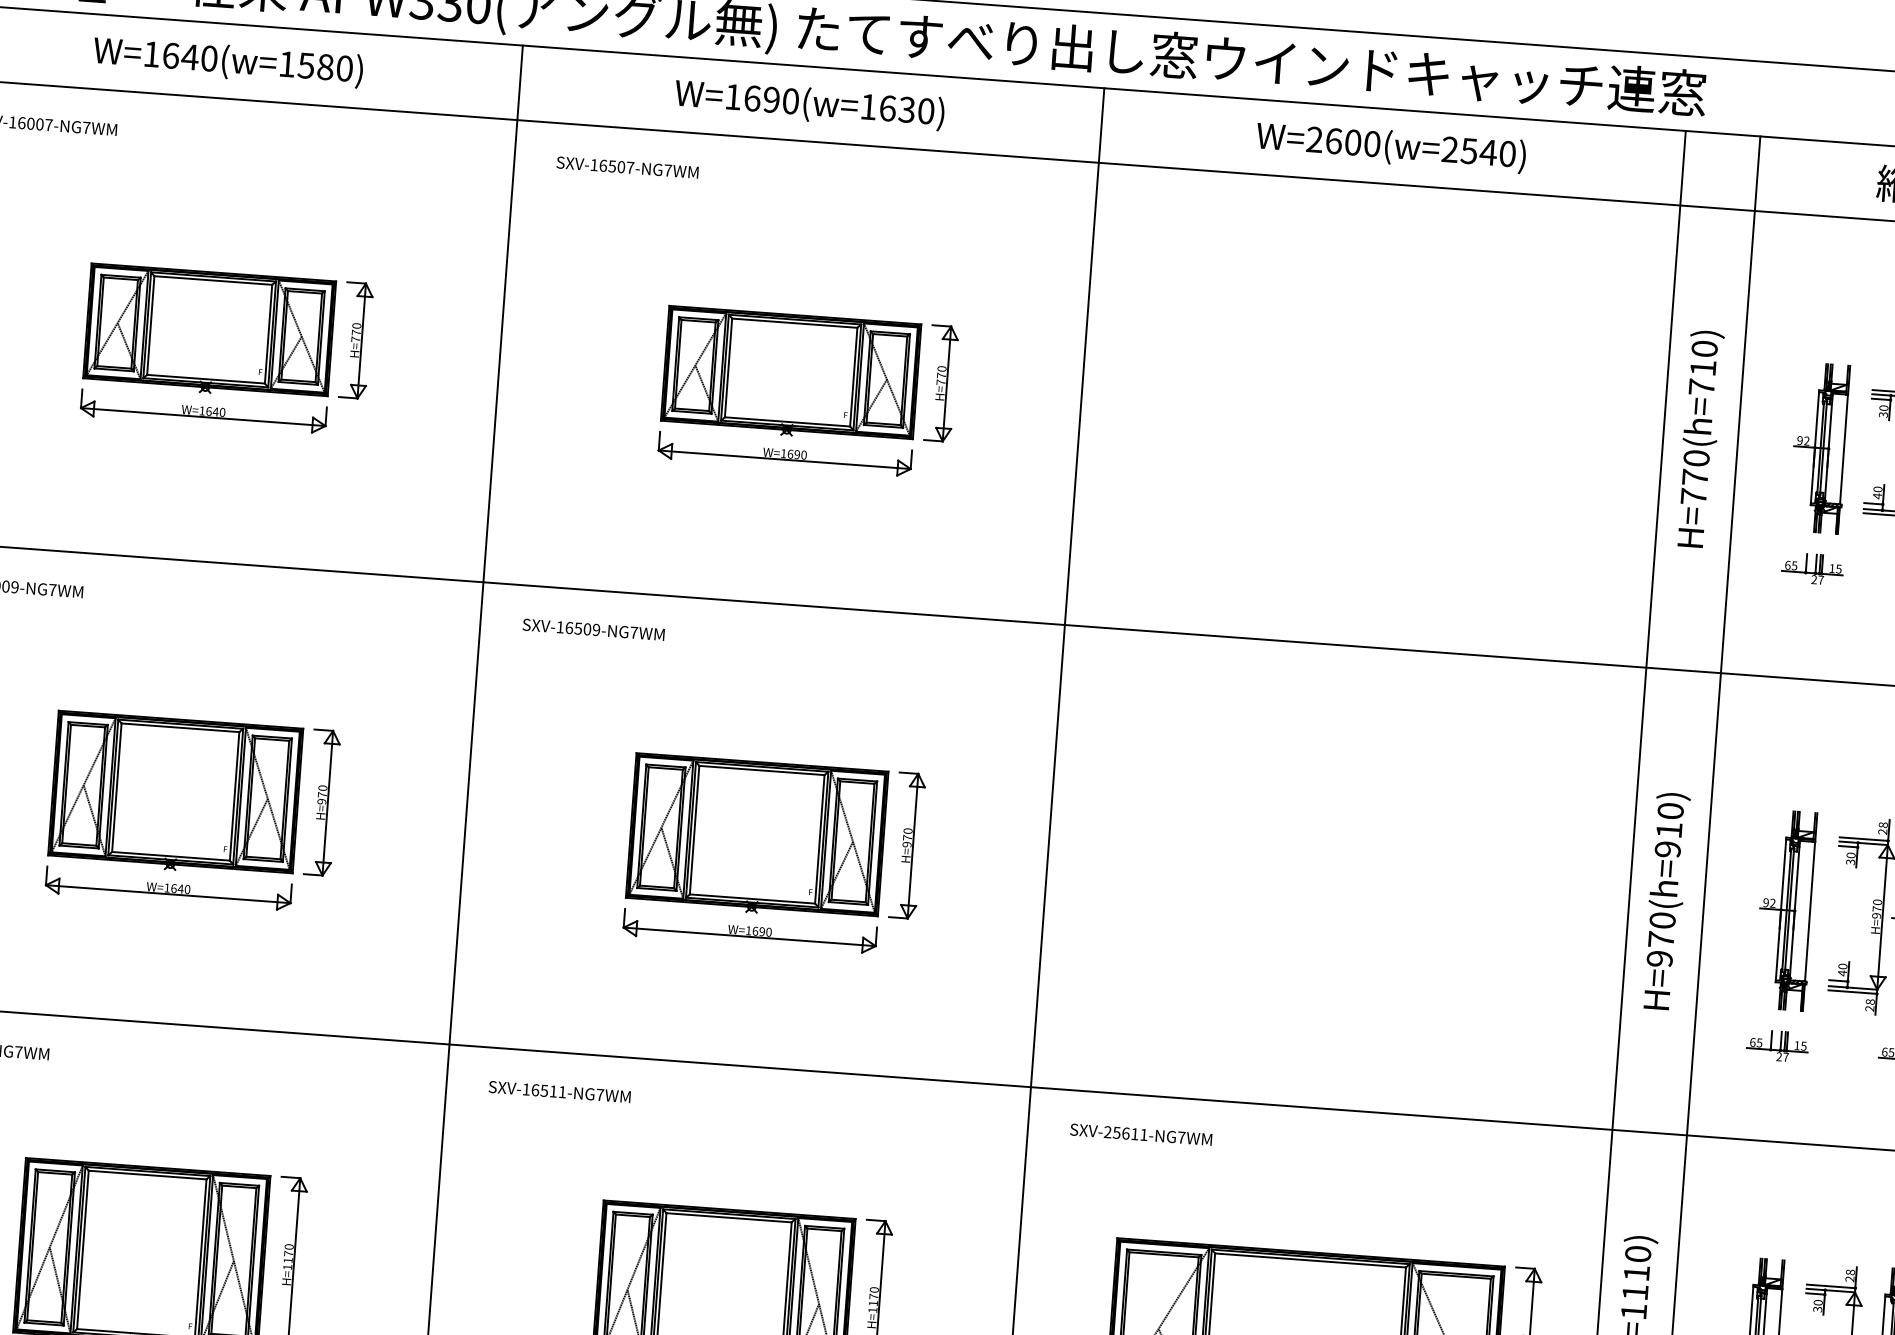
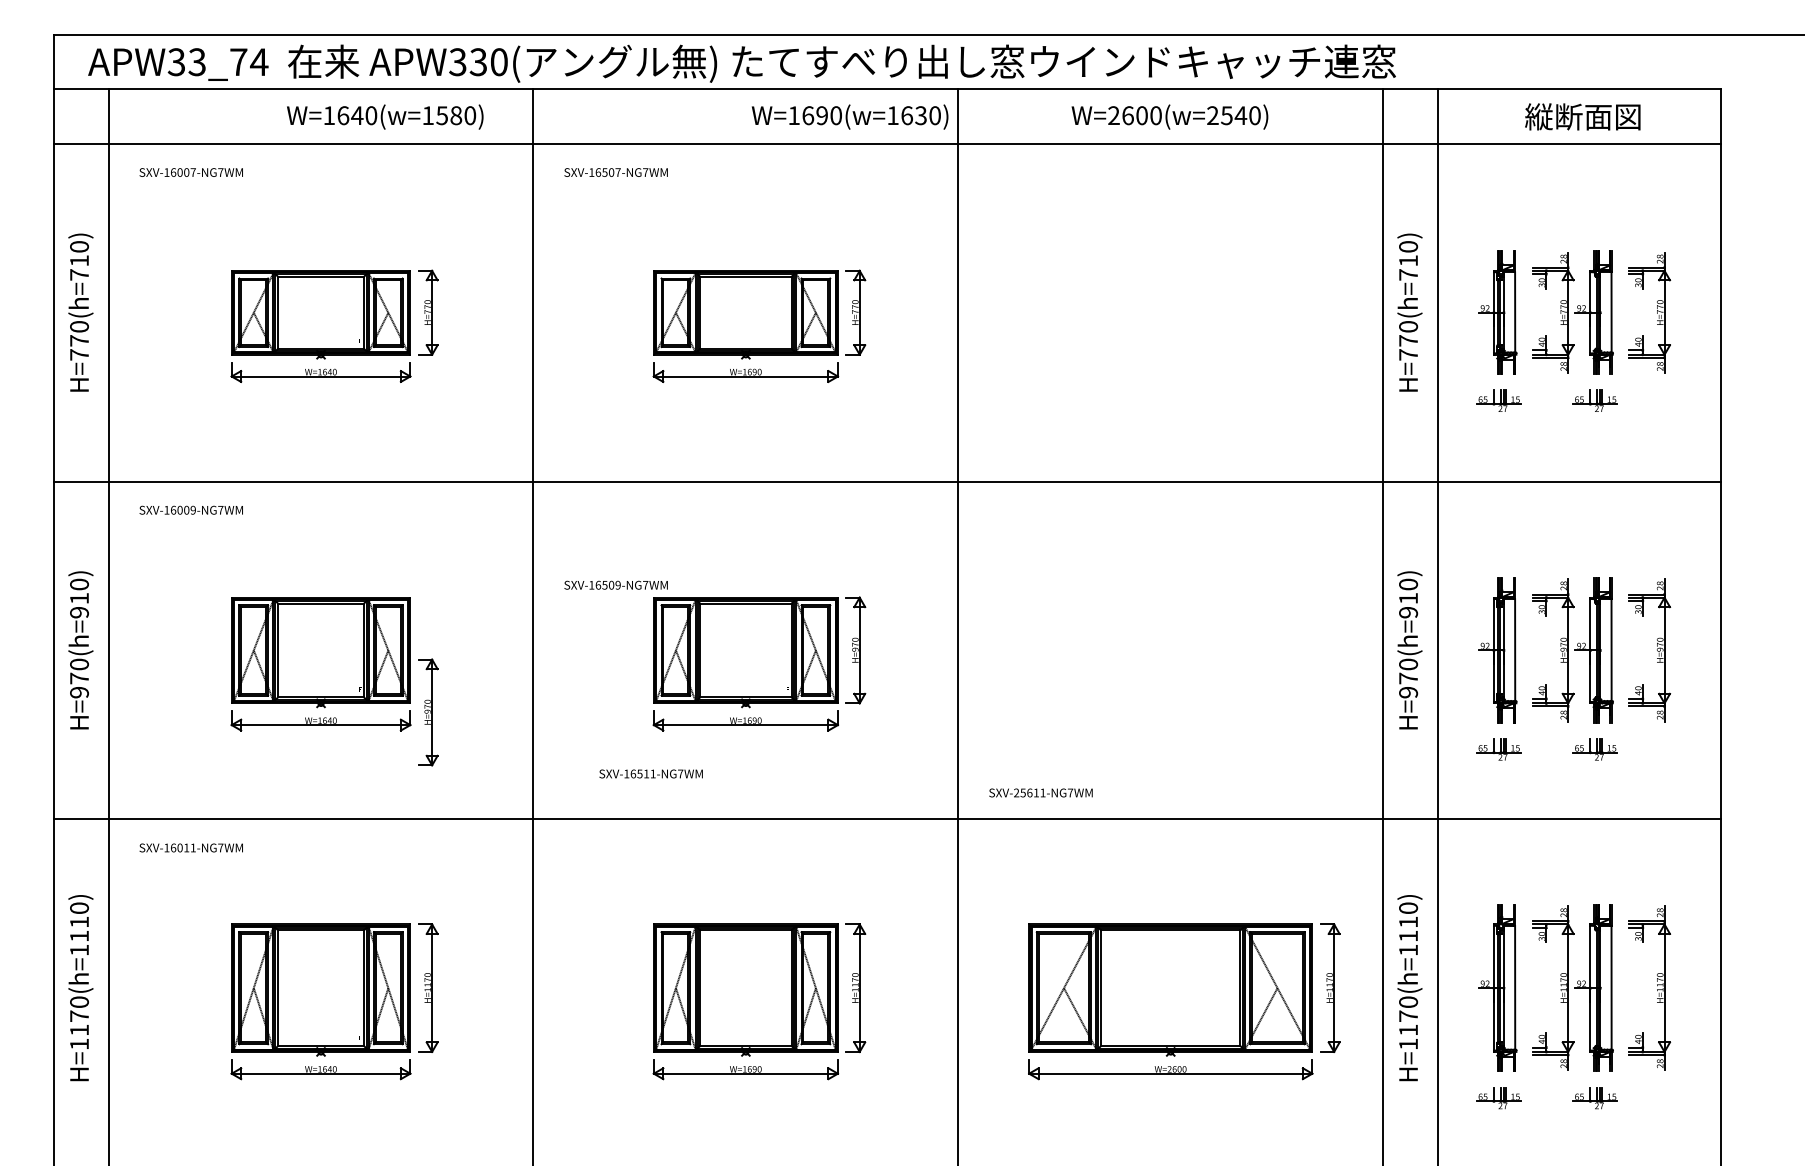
text: (228, 61) -> (385, 116), moved
text: (808, 103) -> (849, 116), moved
text: (592, 628) -> (615, 584), moved
part: (322, 802) -> (428, 712), moved
text: (558, 1091) -> (650, 773), moved
text: (1140, 1133) -> (1040, 792), moved

